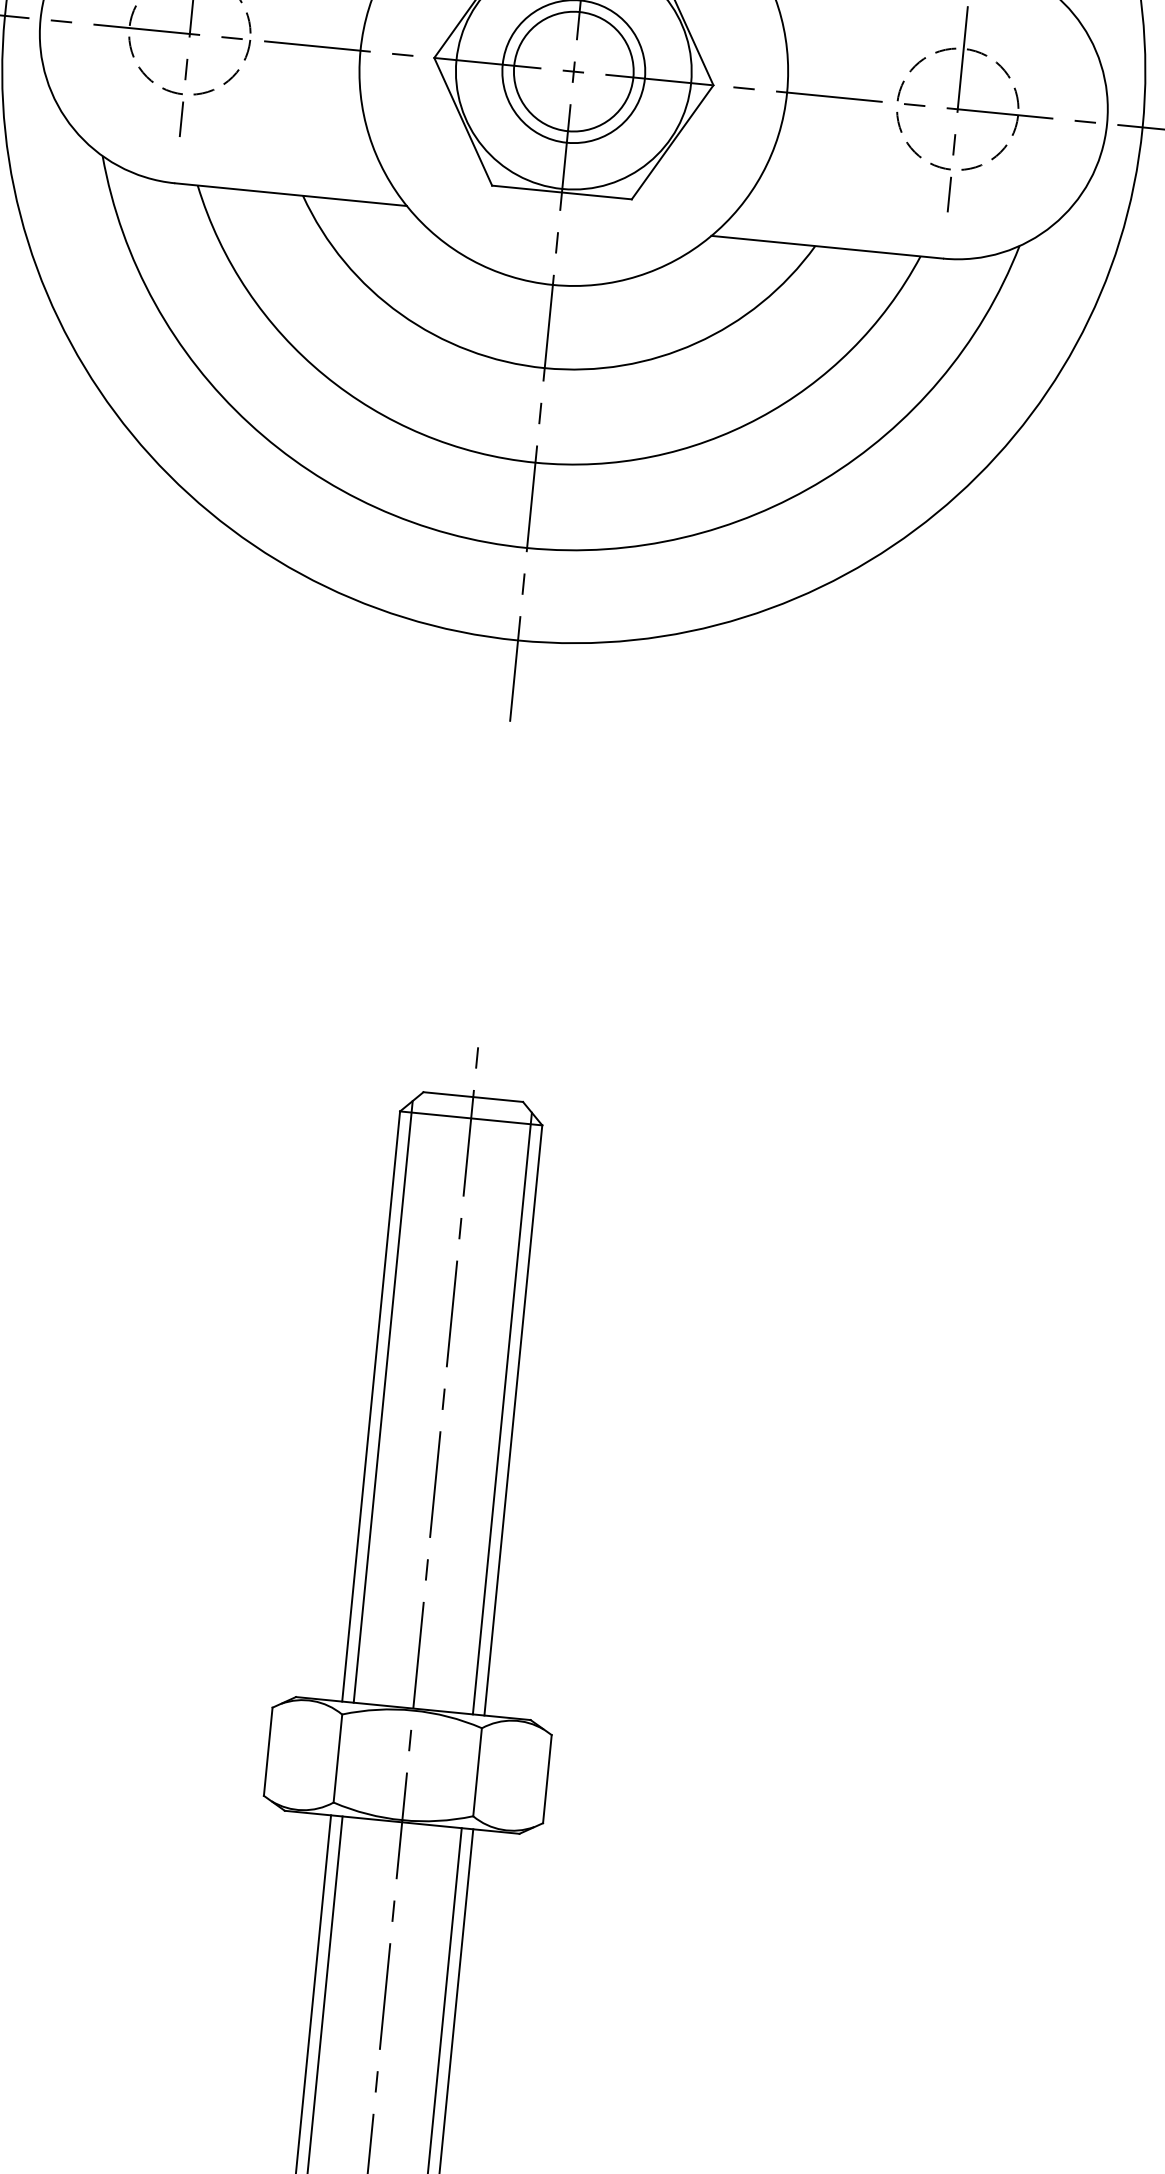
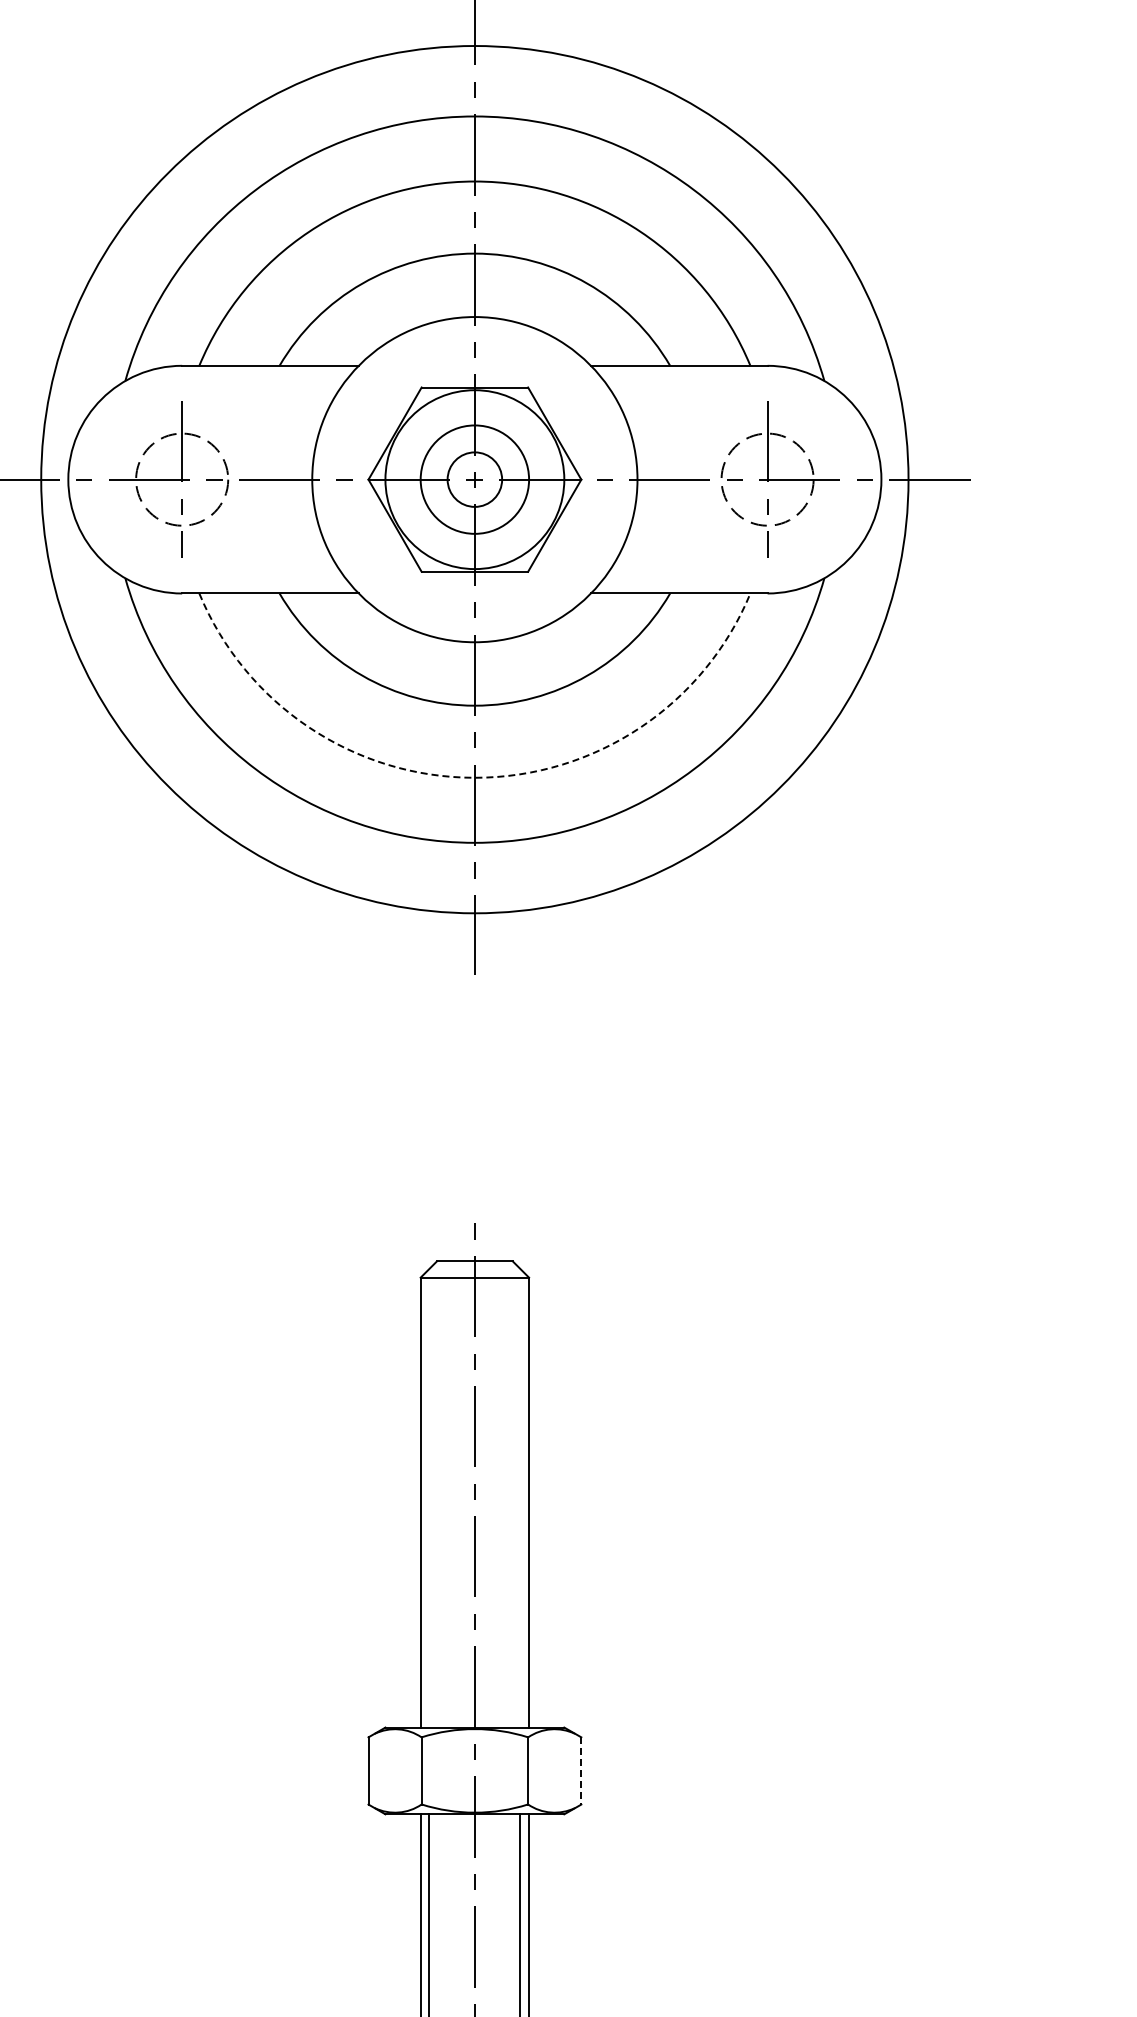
circle: (573, 71) -> (474, 479), size x0.6
arc: (535, 462) -> (474, 777), solid -> dashed
line: (383, 1400) -> (429, 1497), removed
line: (502, 1412) -> (520, 1497), removed
line: (547, 1778) -> (581, 1770), solid -> dashed

